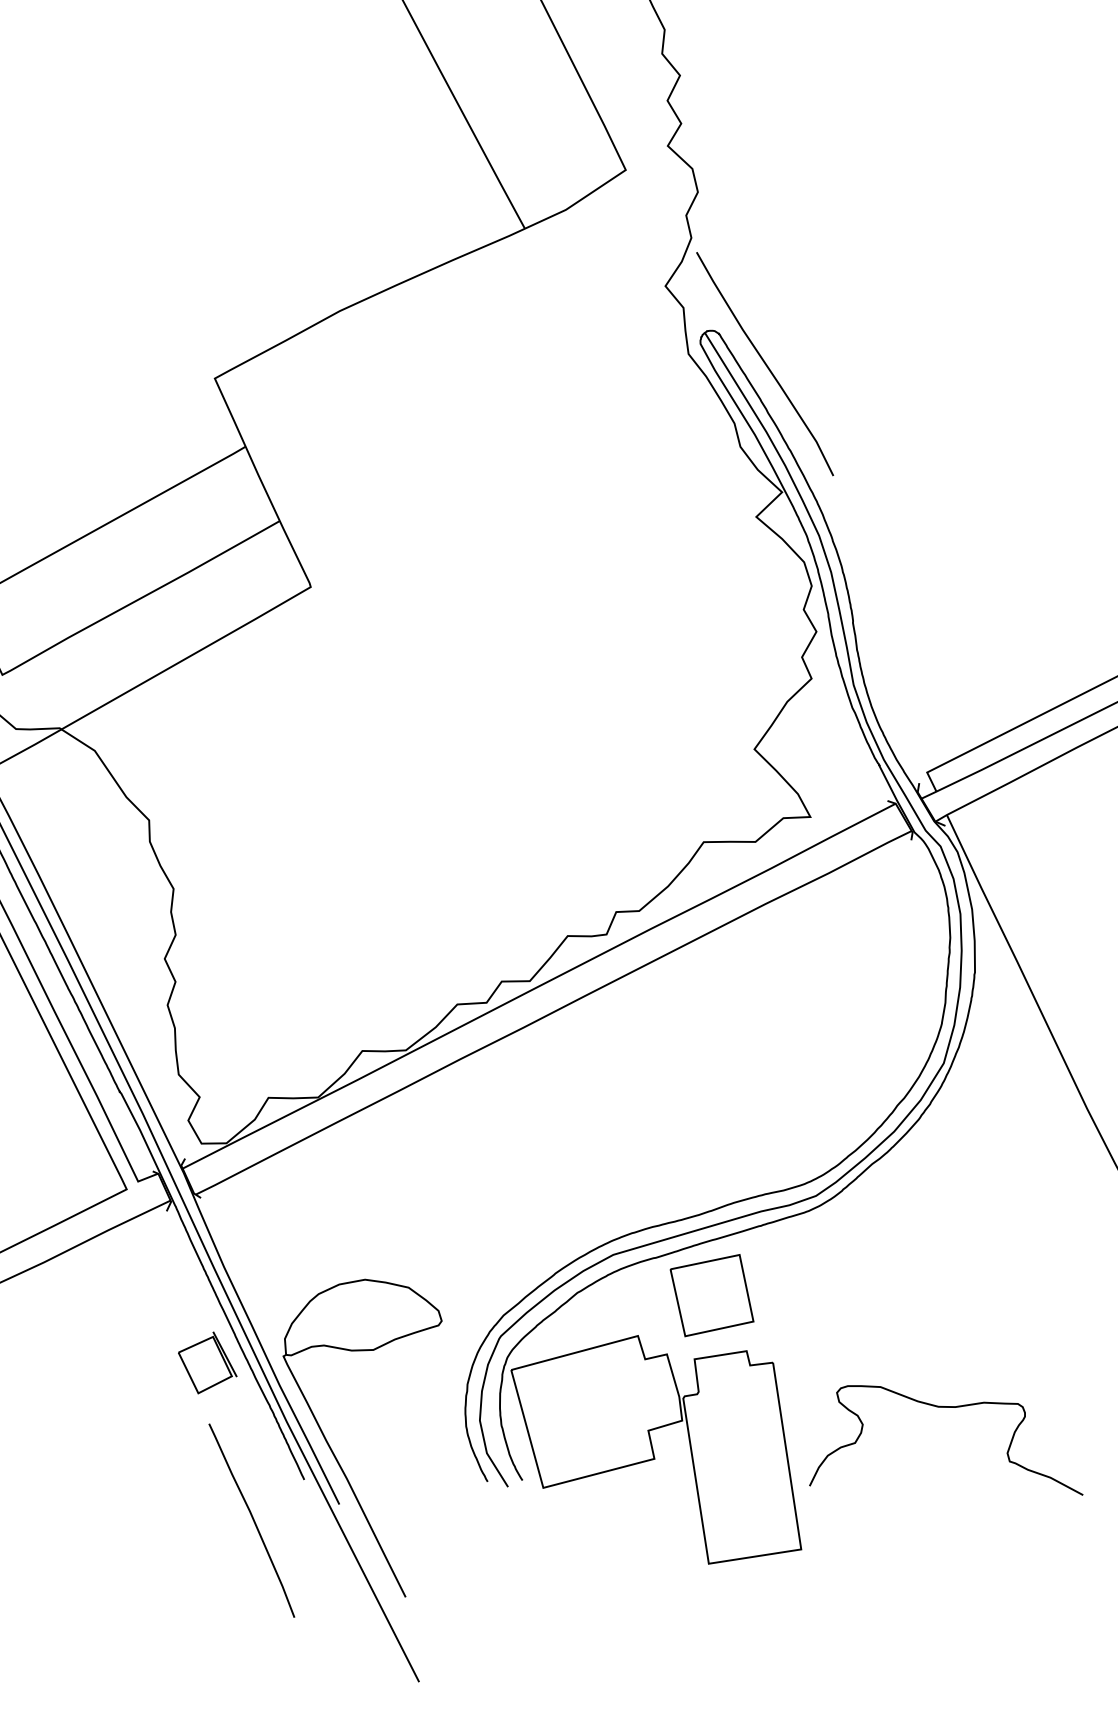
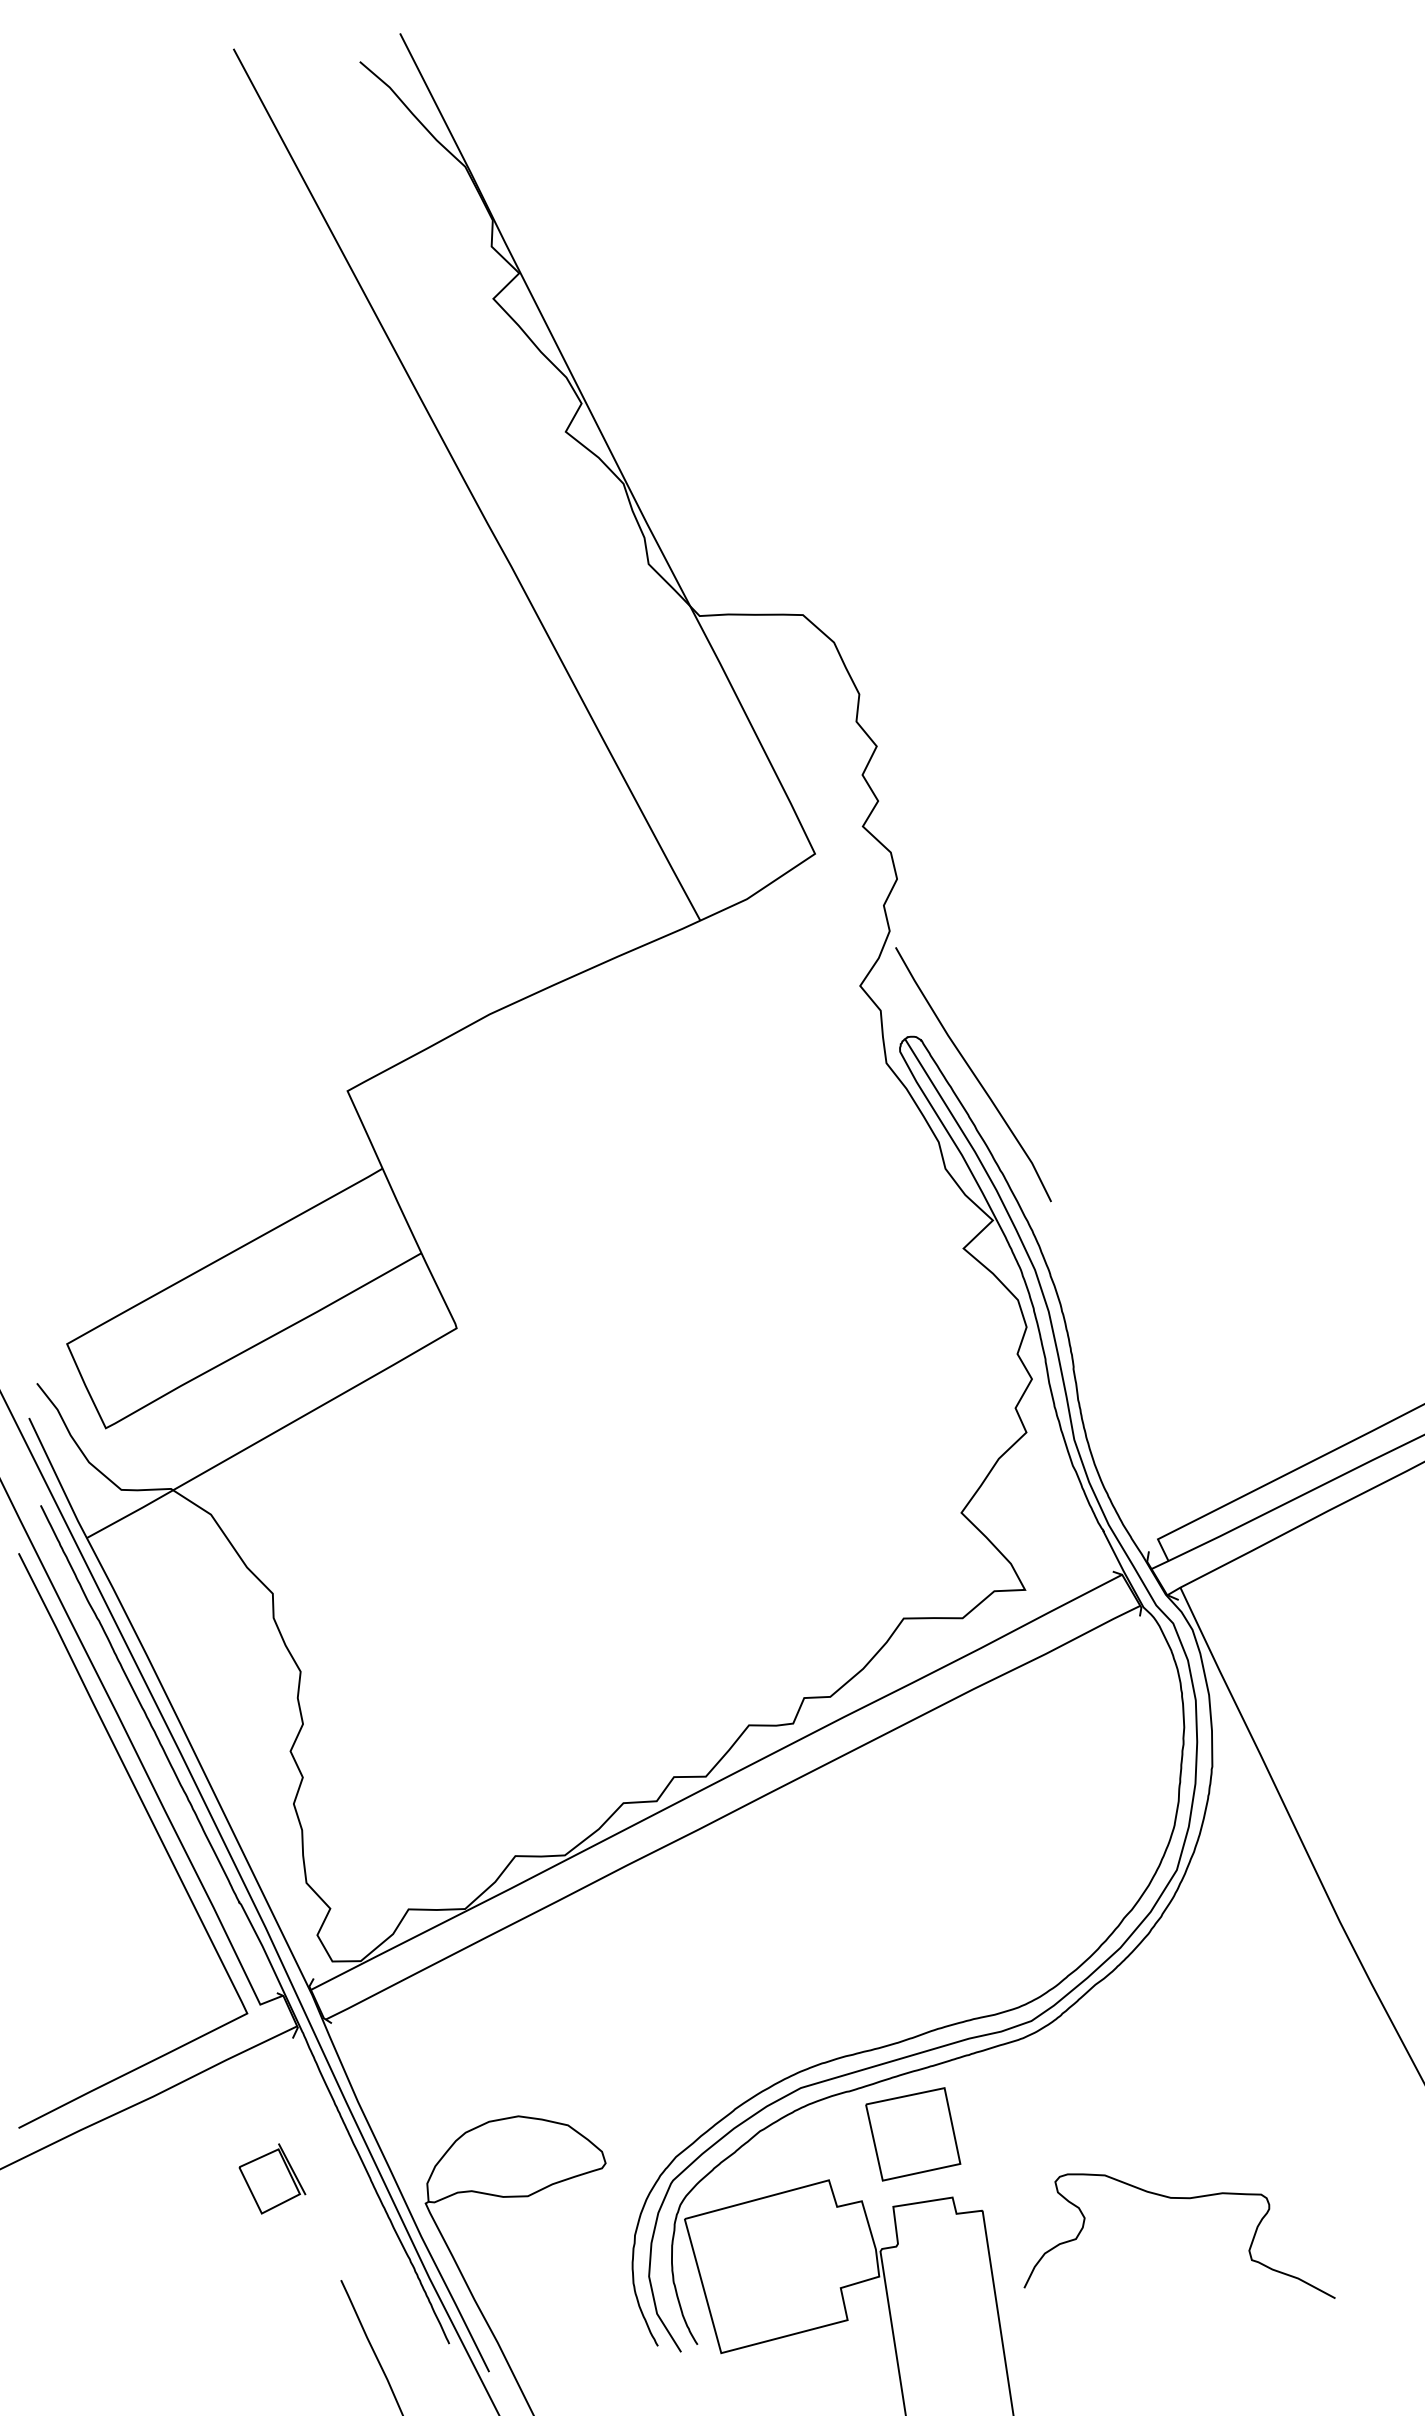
part: (207, 1362) -> (272, 2178), moved
curve: (952, 1408) -> (1186, 2199), moved

